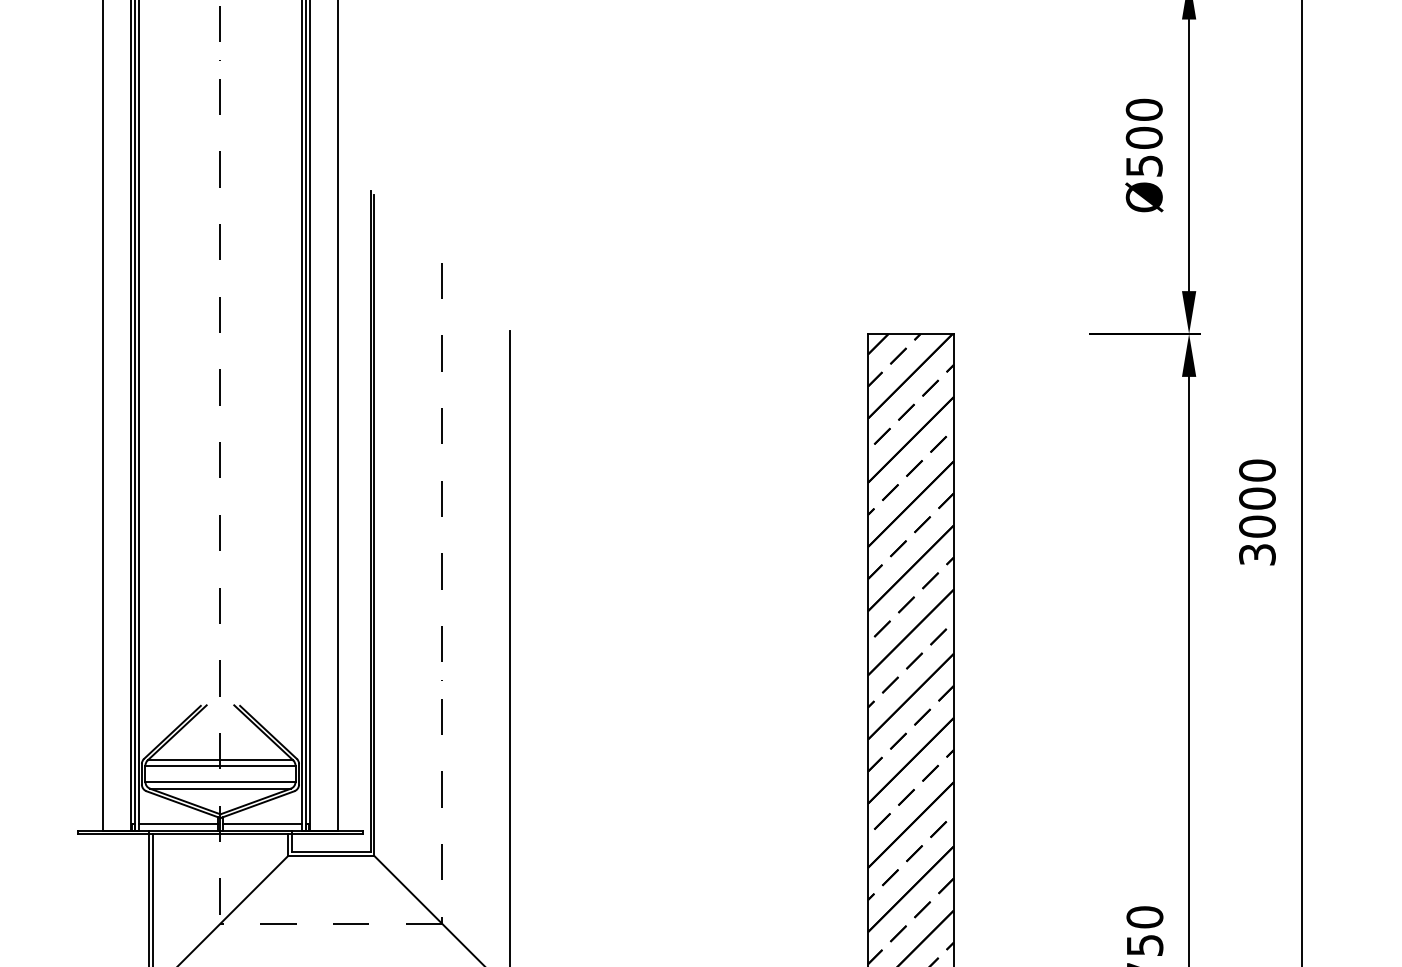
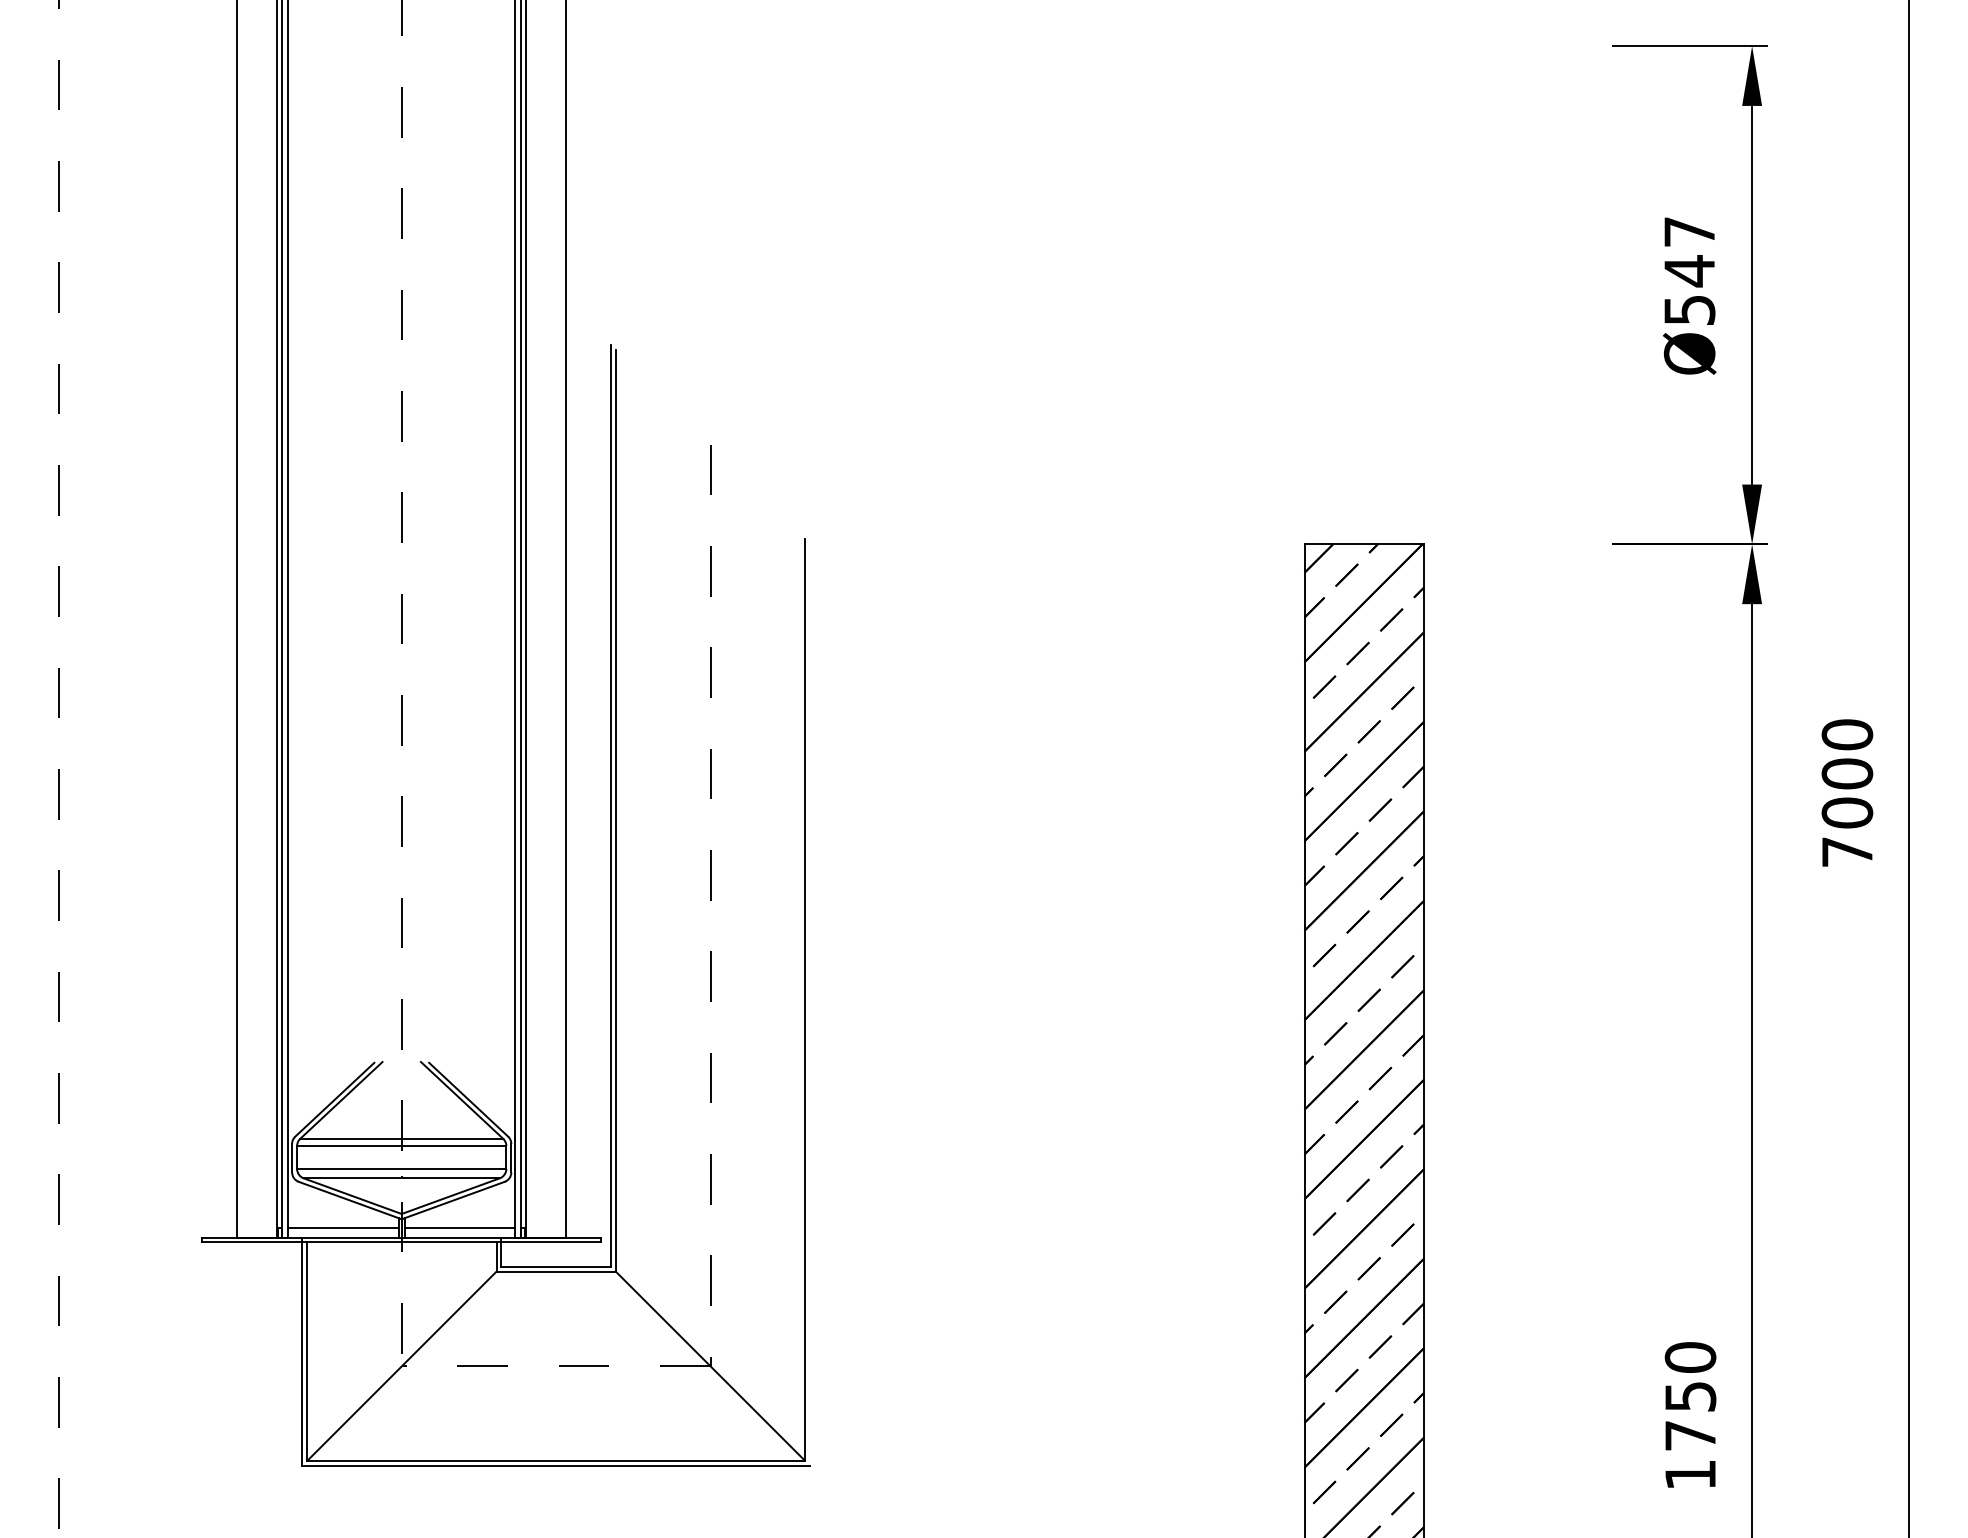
text: (1144, 123) -> (1689, 251), Ø500 -> Ø547
text: (1257, 554) -> (1847, 851), 3000 -> 7000

